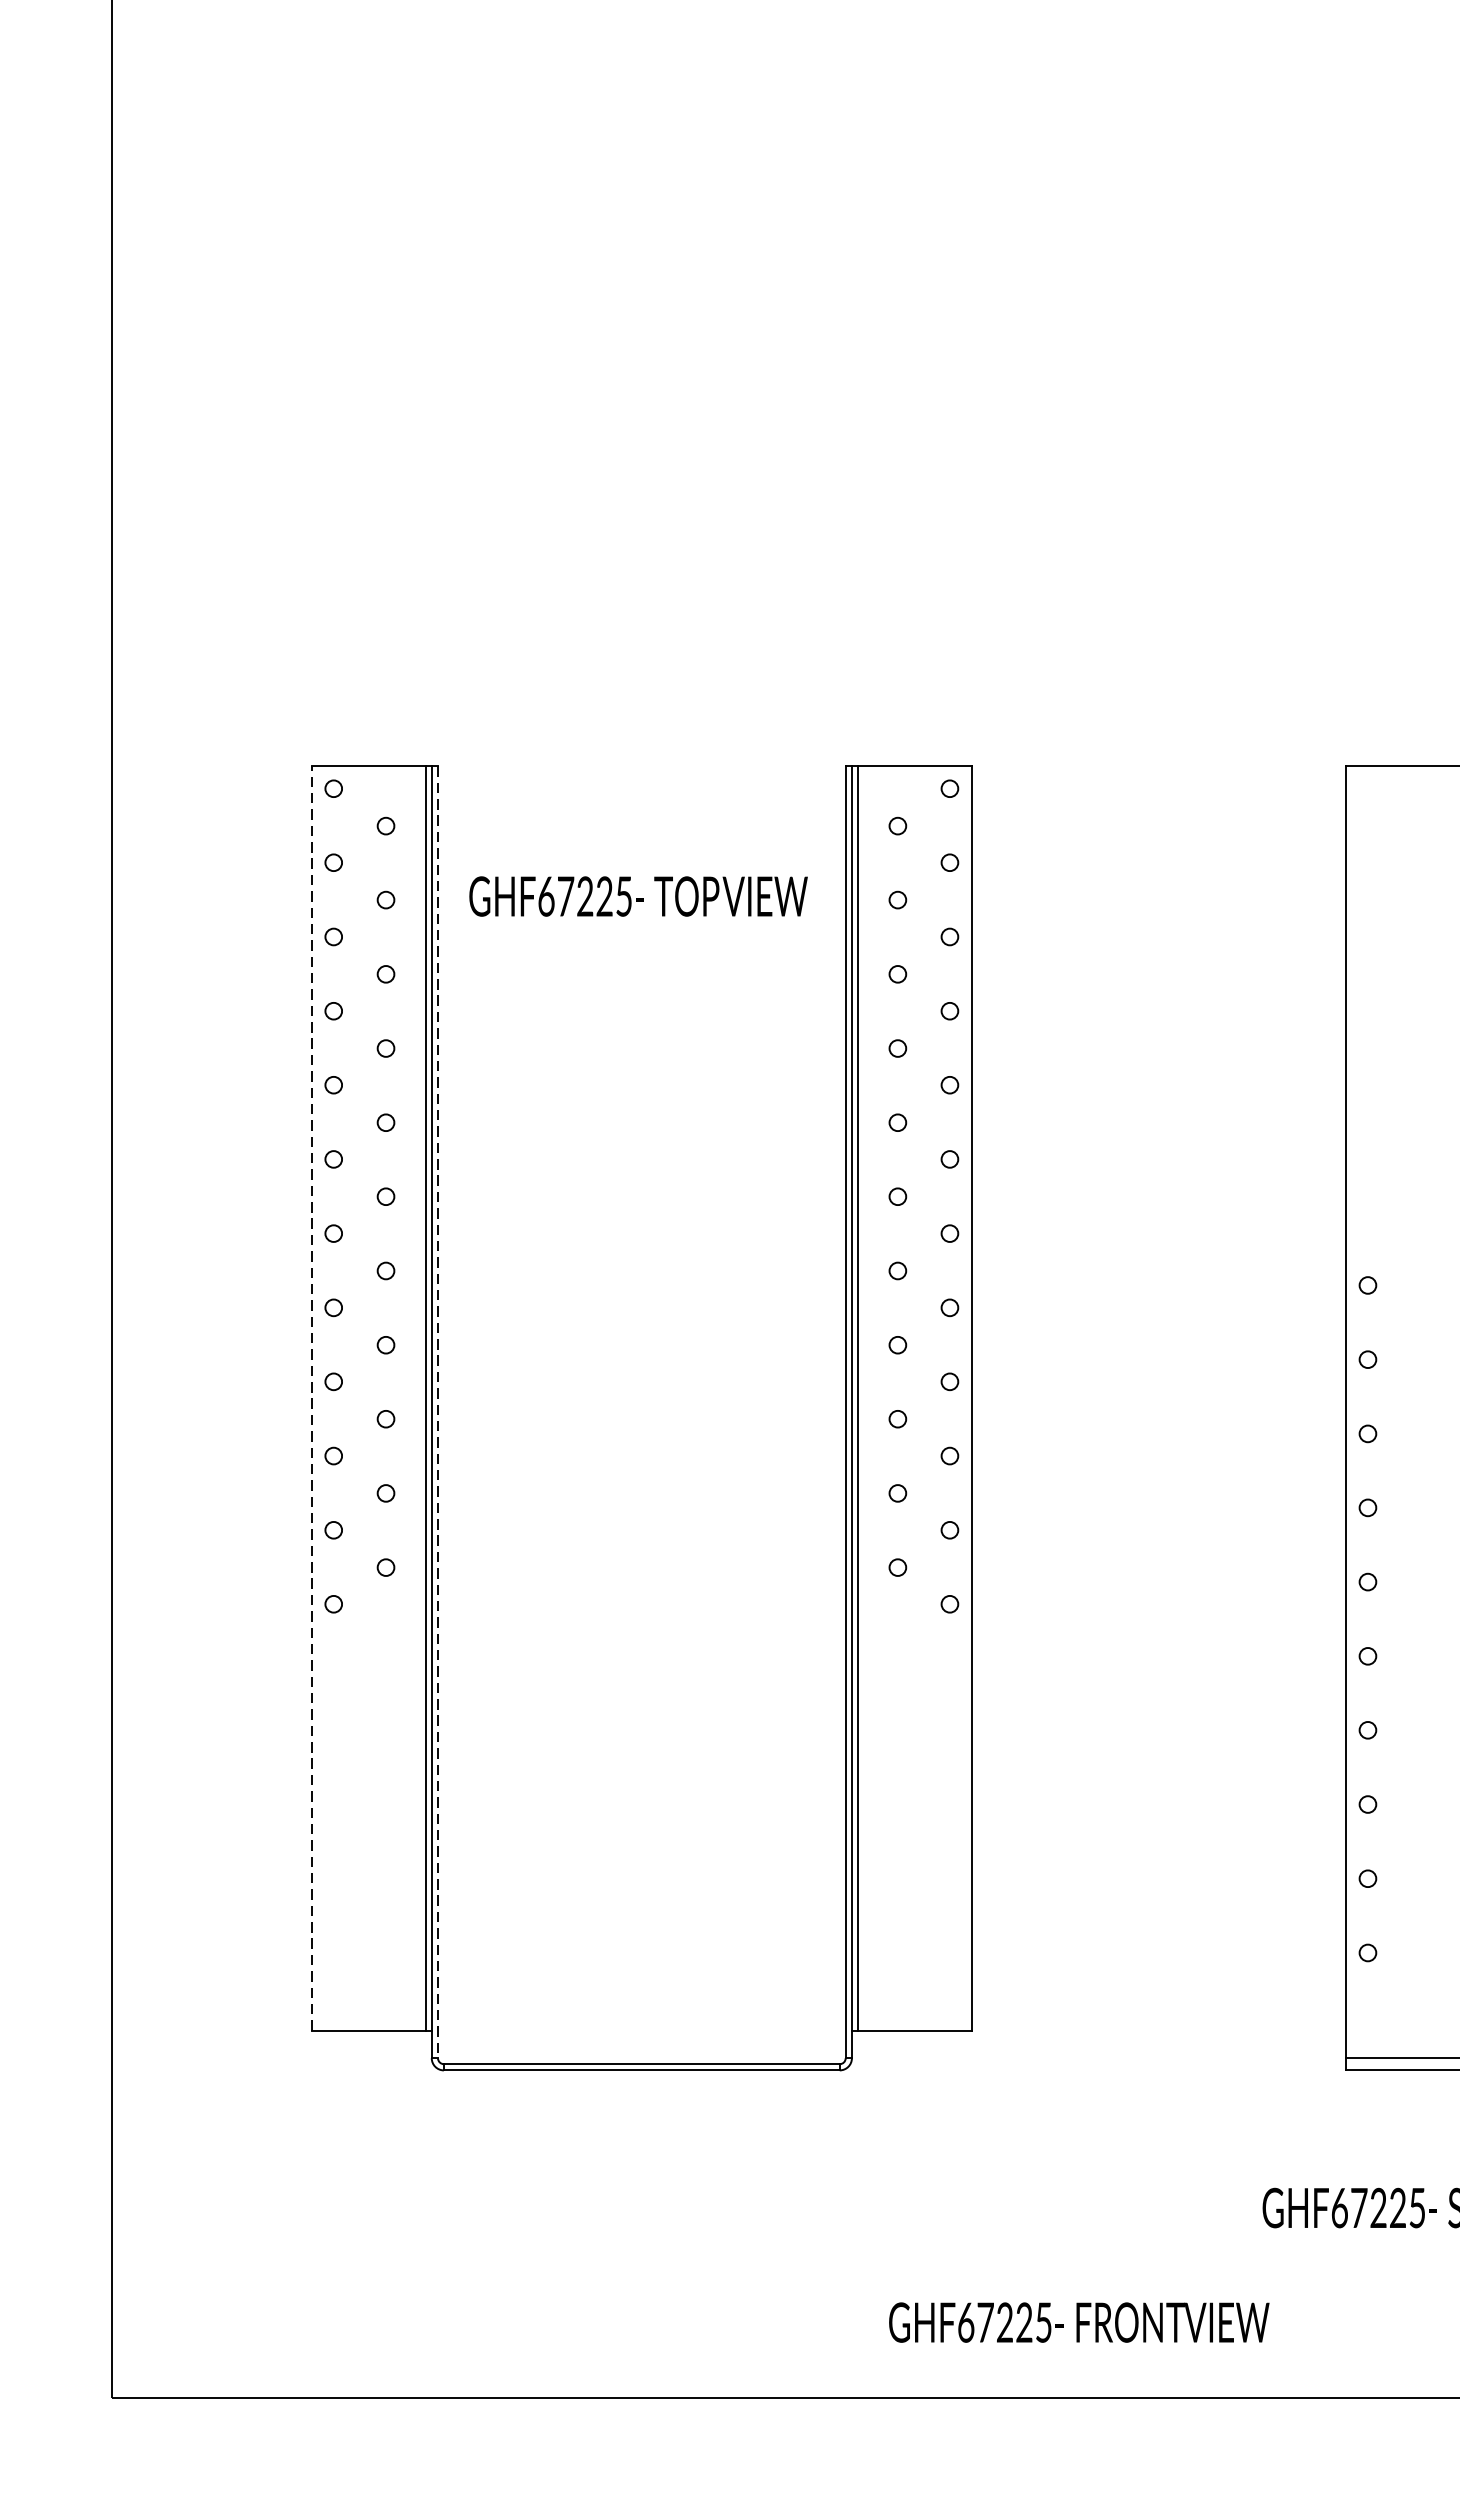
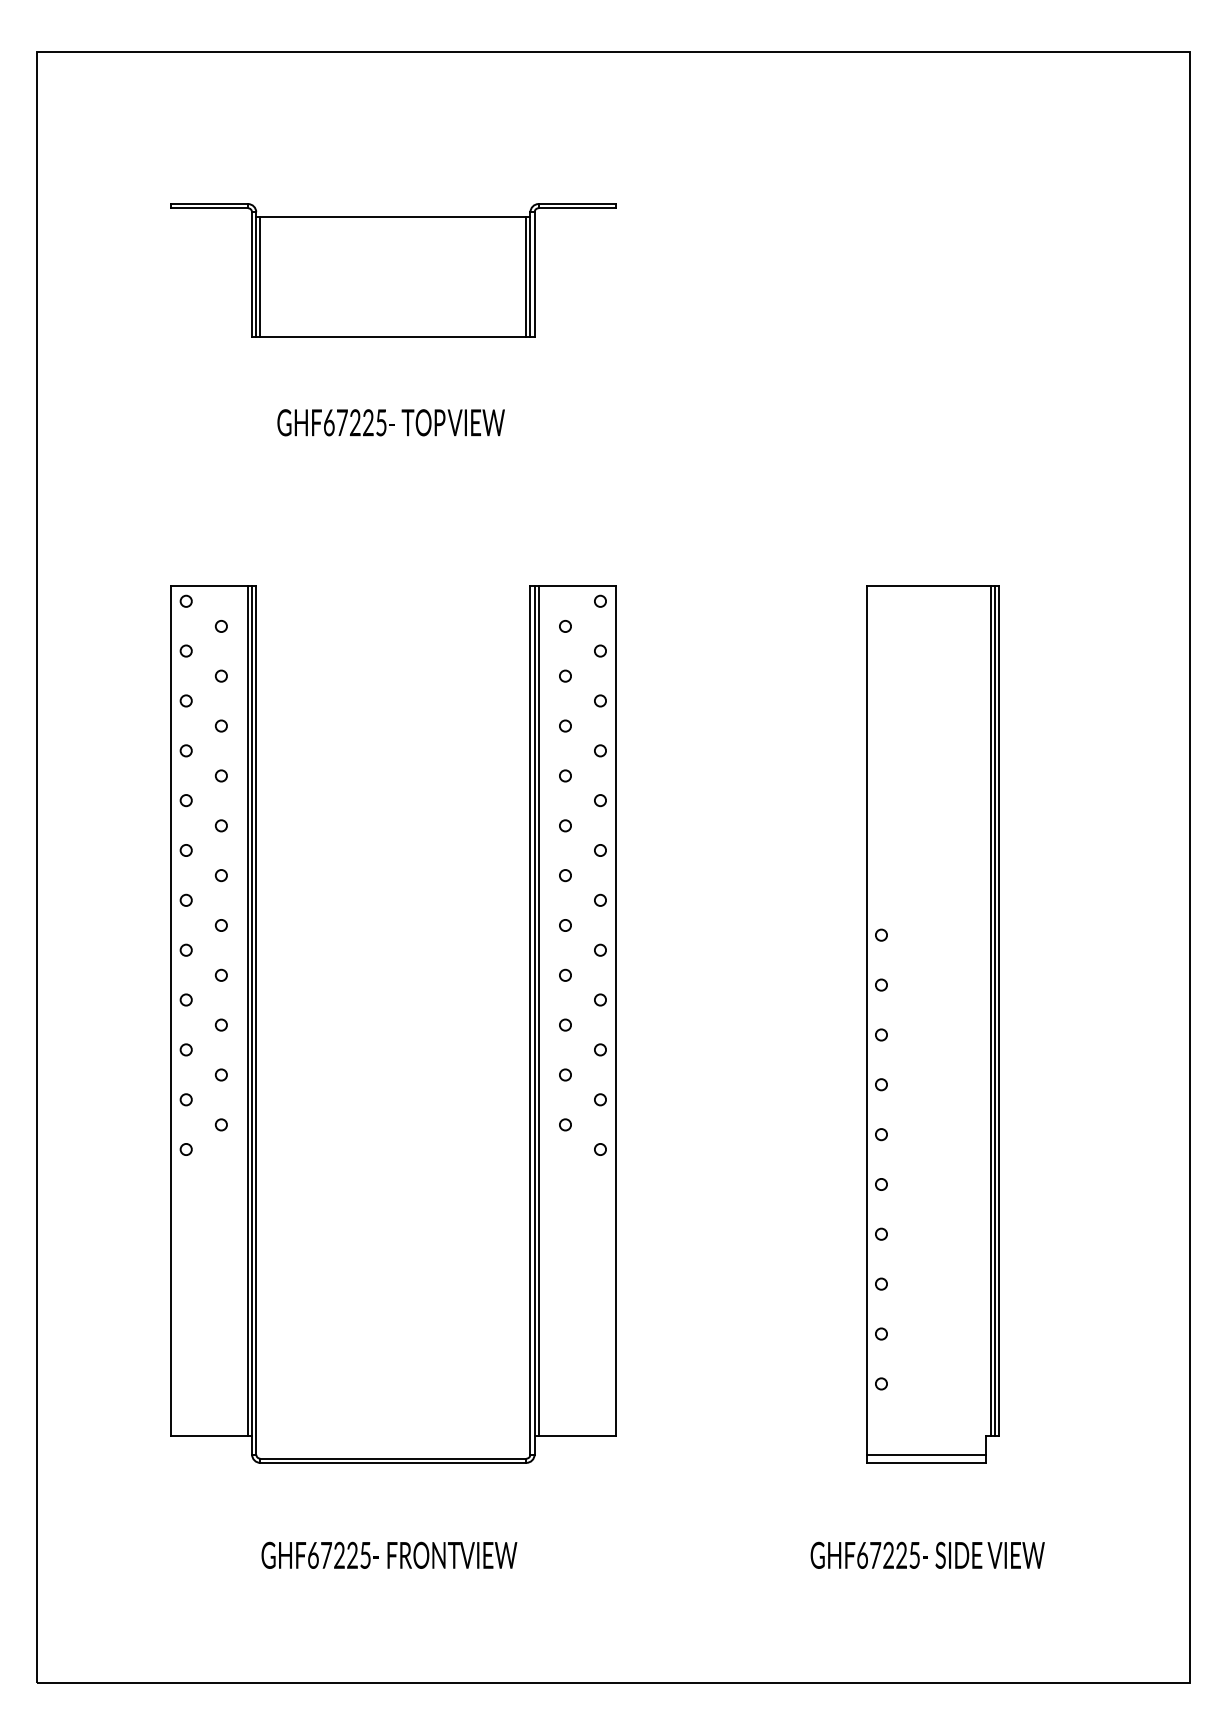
part: (642, 296) -> (393, 270), added
text: (637, 896) -> (390, 422), moved
line: (311, 1398) -> (171, 1011), dashed -> solid
line: (438, 1412) -> (256, 1020), dashed -> solid
text: (1079, 2321) -> (389, 1554), moved

